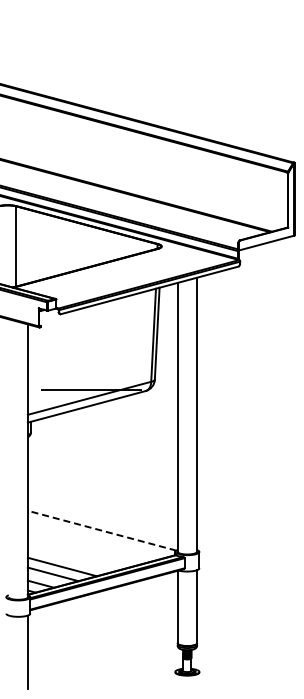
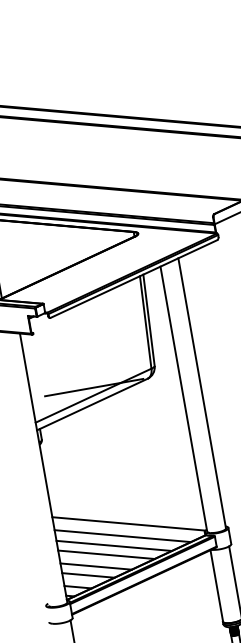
line: (102, 530) -> (129, 523), dashed -> solid
line: (93, 541) -> (122, 536), added
line: (83, 549) -> (113, 545), added
line: (74, 556) -> (106, 554), added

